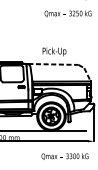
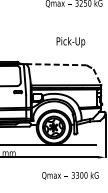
text: (54, 51) -> (70, 41), moved

